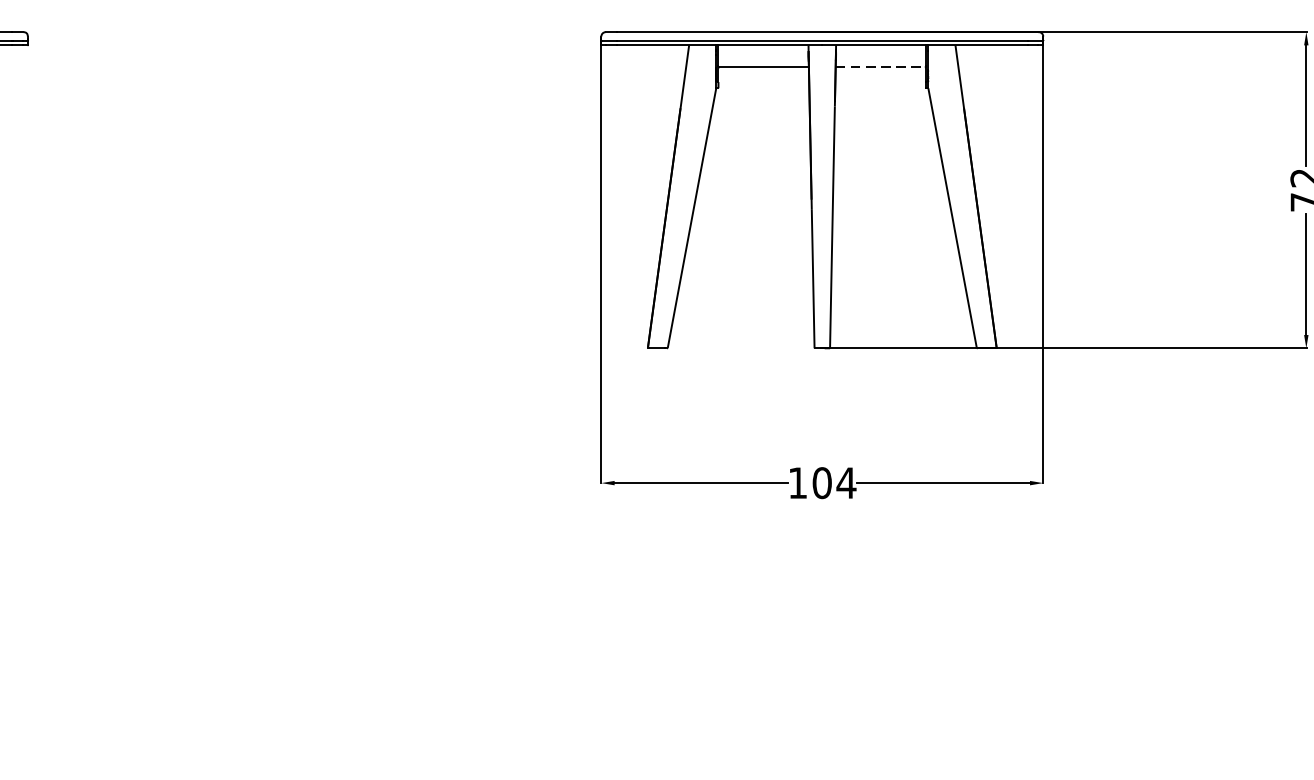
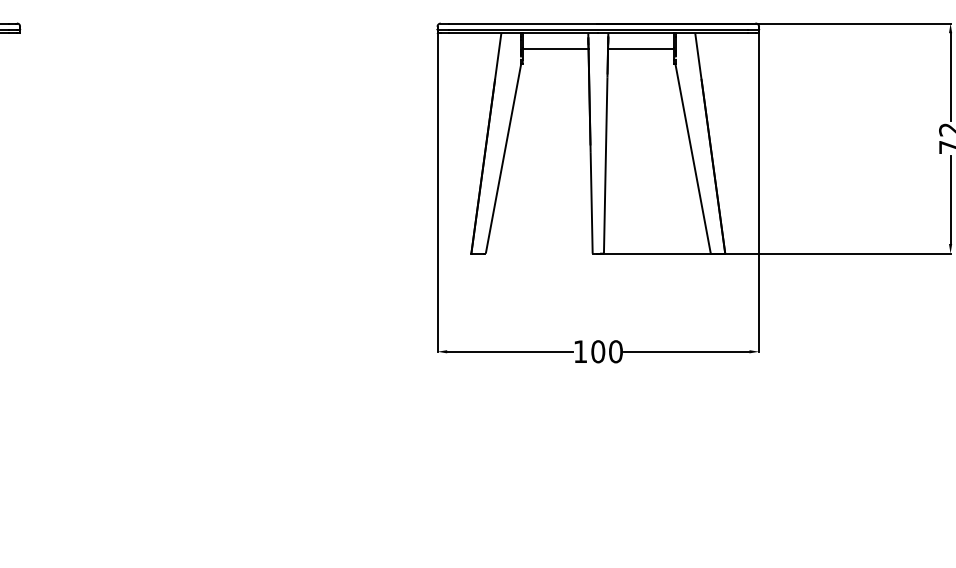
line: (880, 67) -> (640, 49), dashed -> solid
text: (845, 482) -> (615, 351), 104 -> 100

